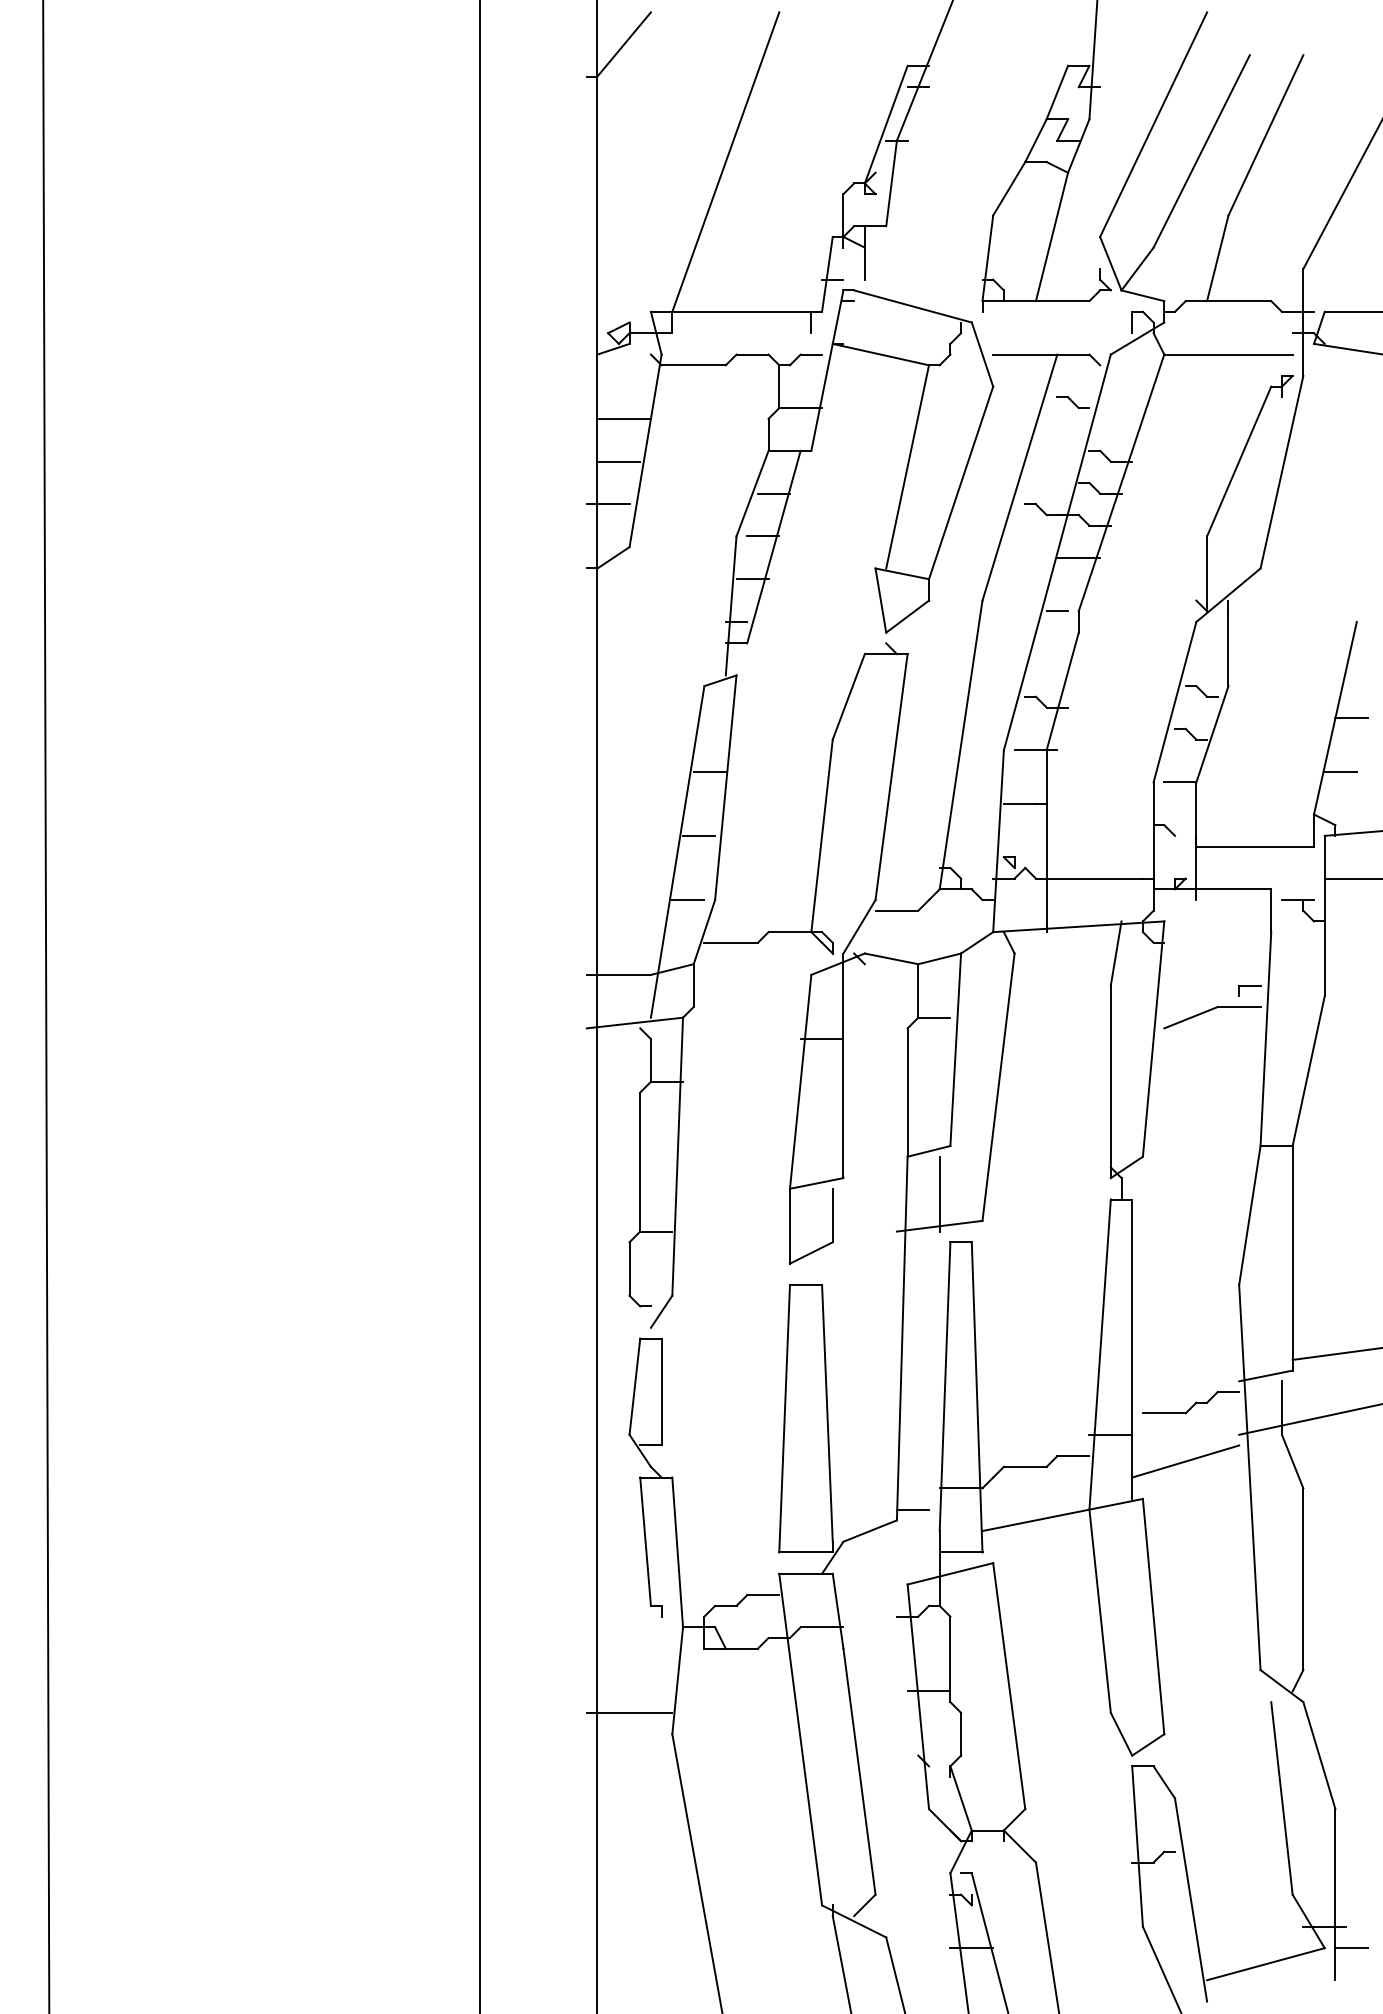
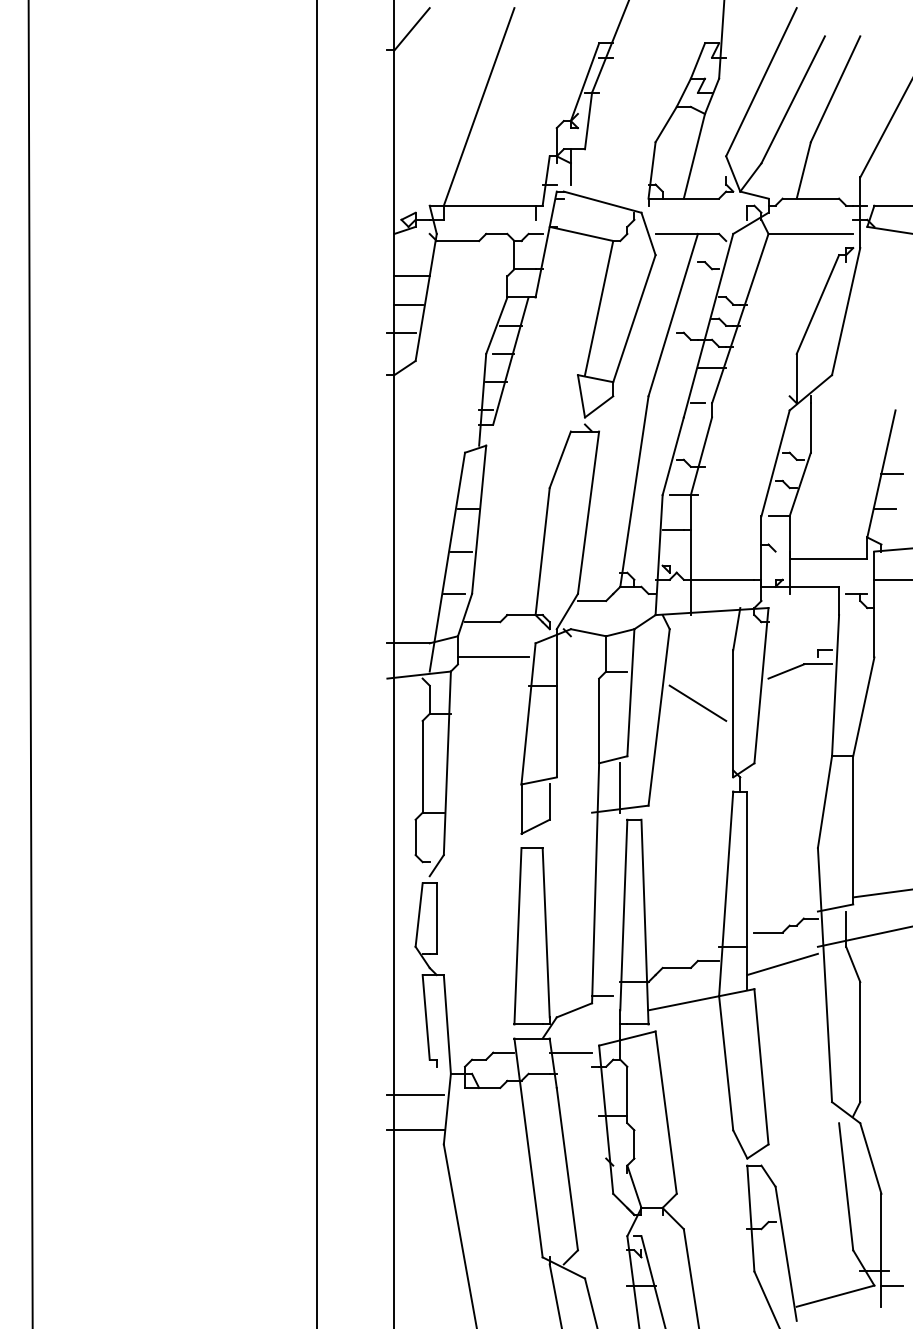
line: (746, 996) -> (492, 657), added
line: (1056, 1064) -> (697, 702), added
line: (864, 1594) -> (570, 1052), added
line: (629, 1660) -> (415, 1095), added

